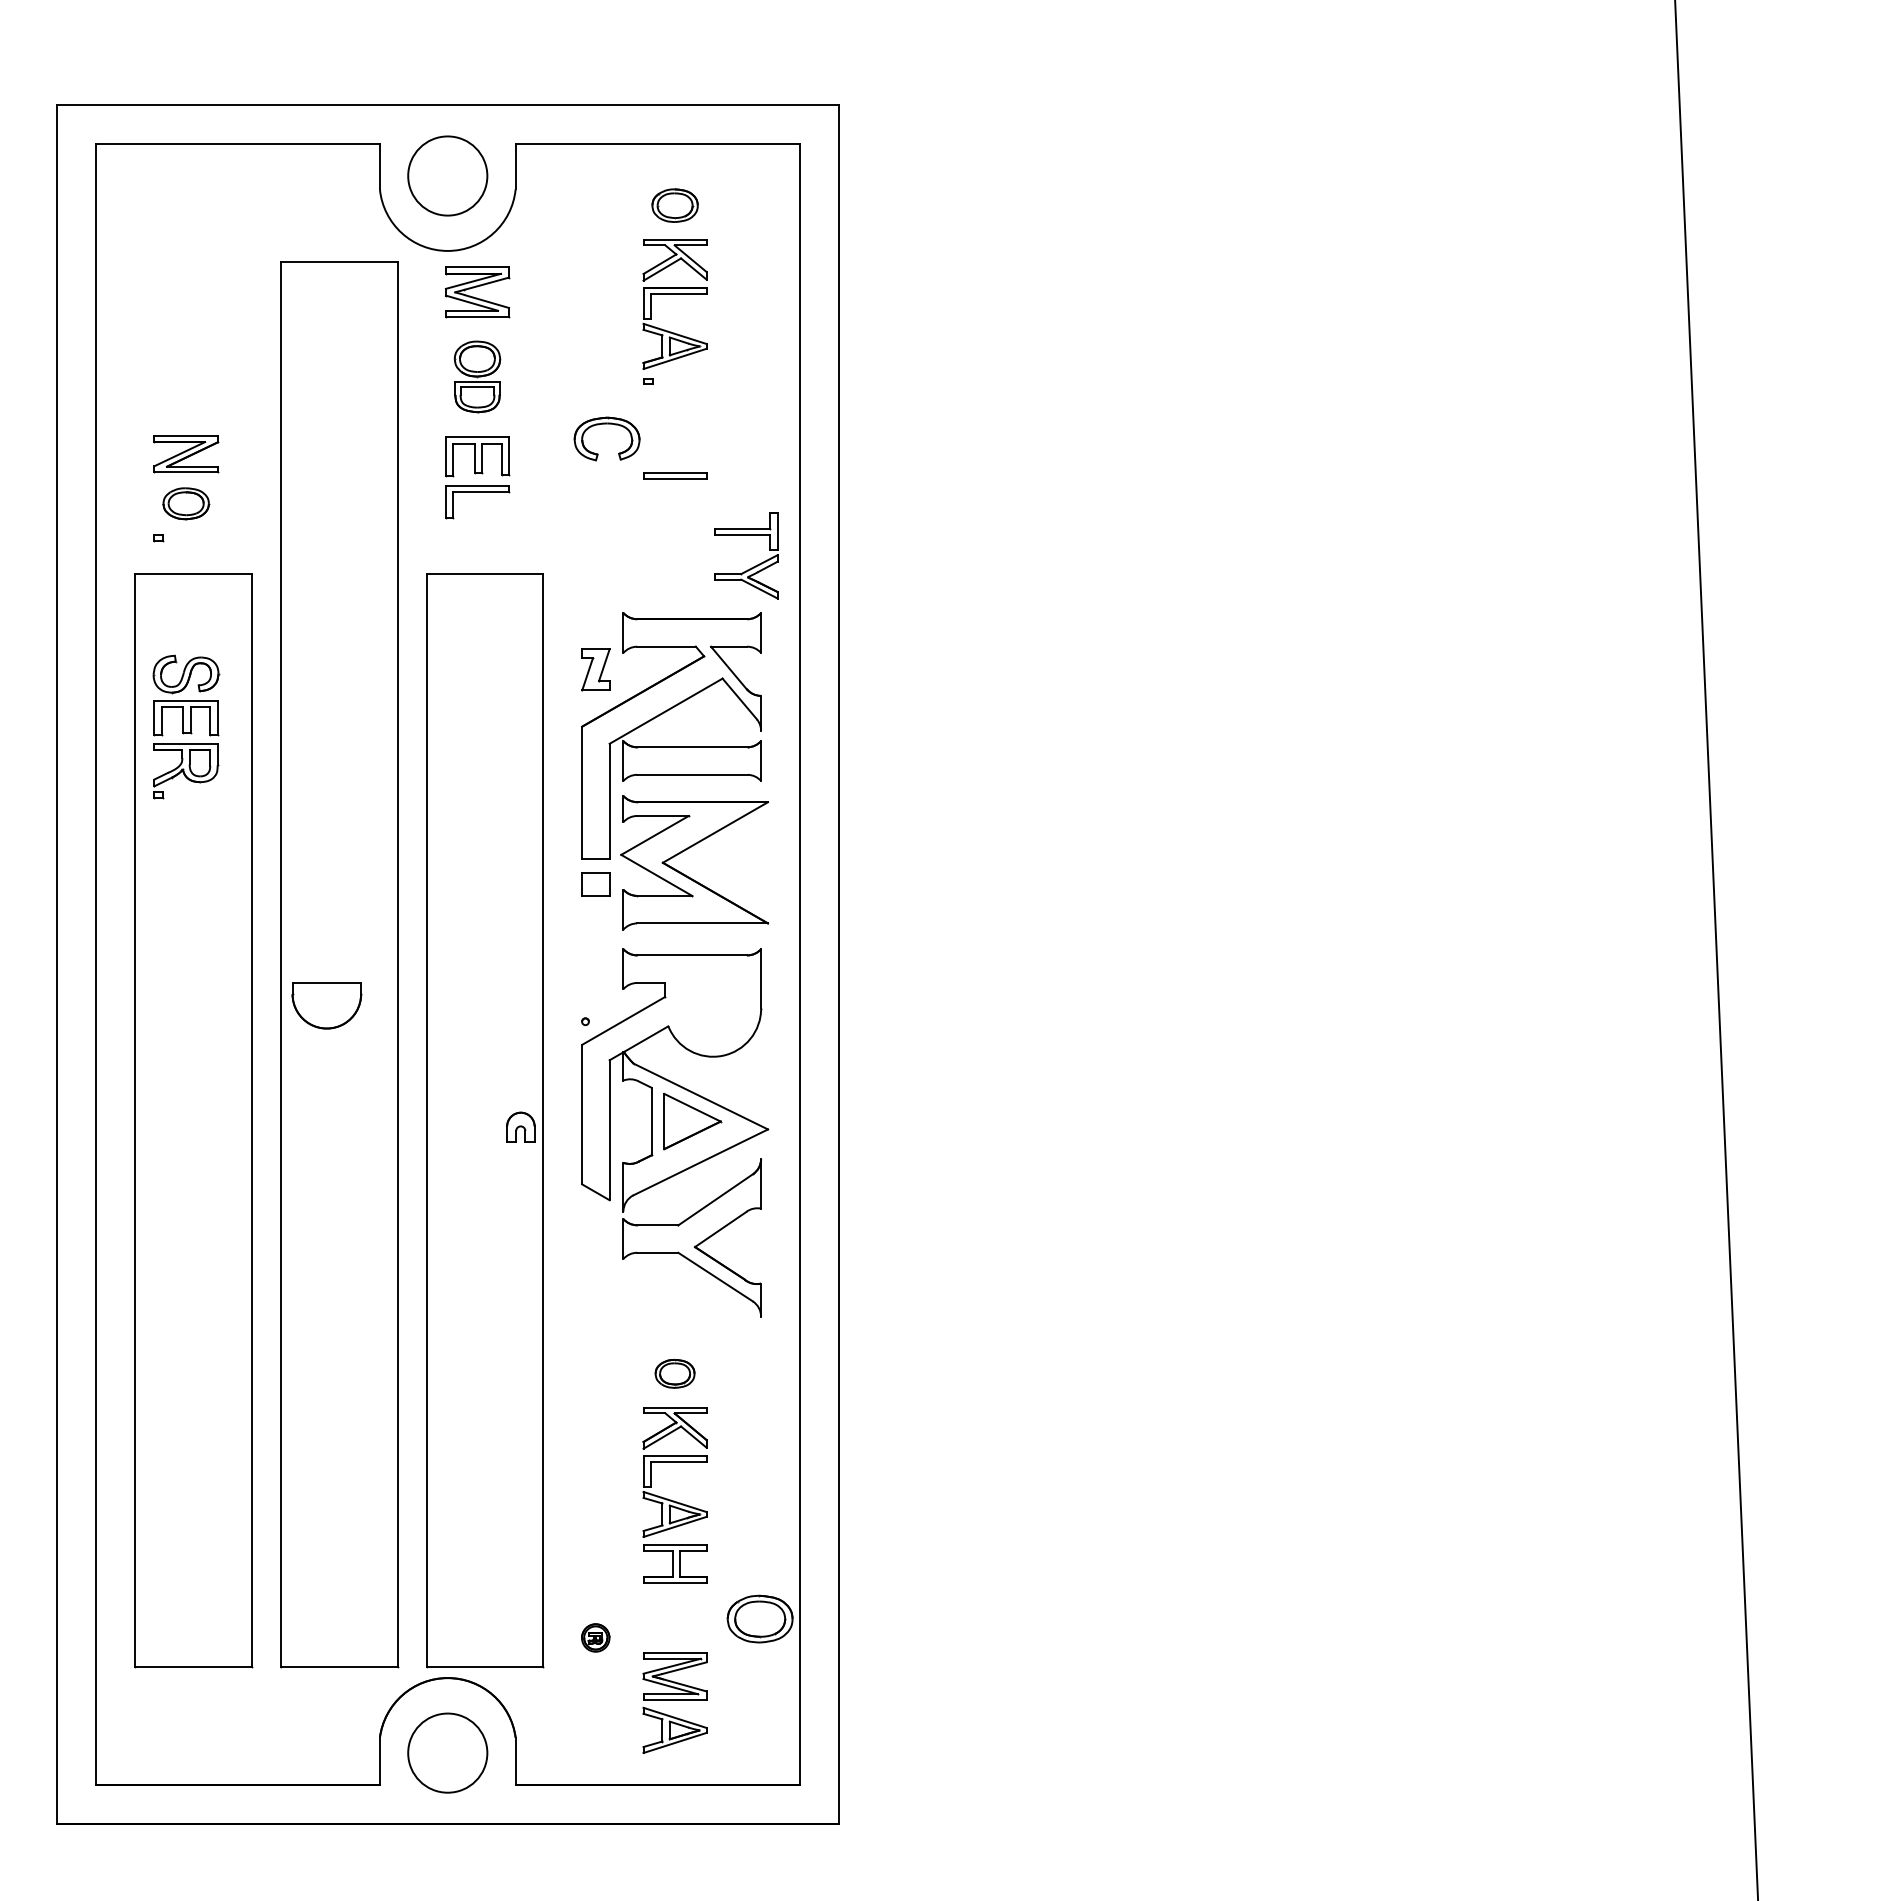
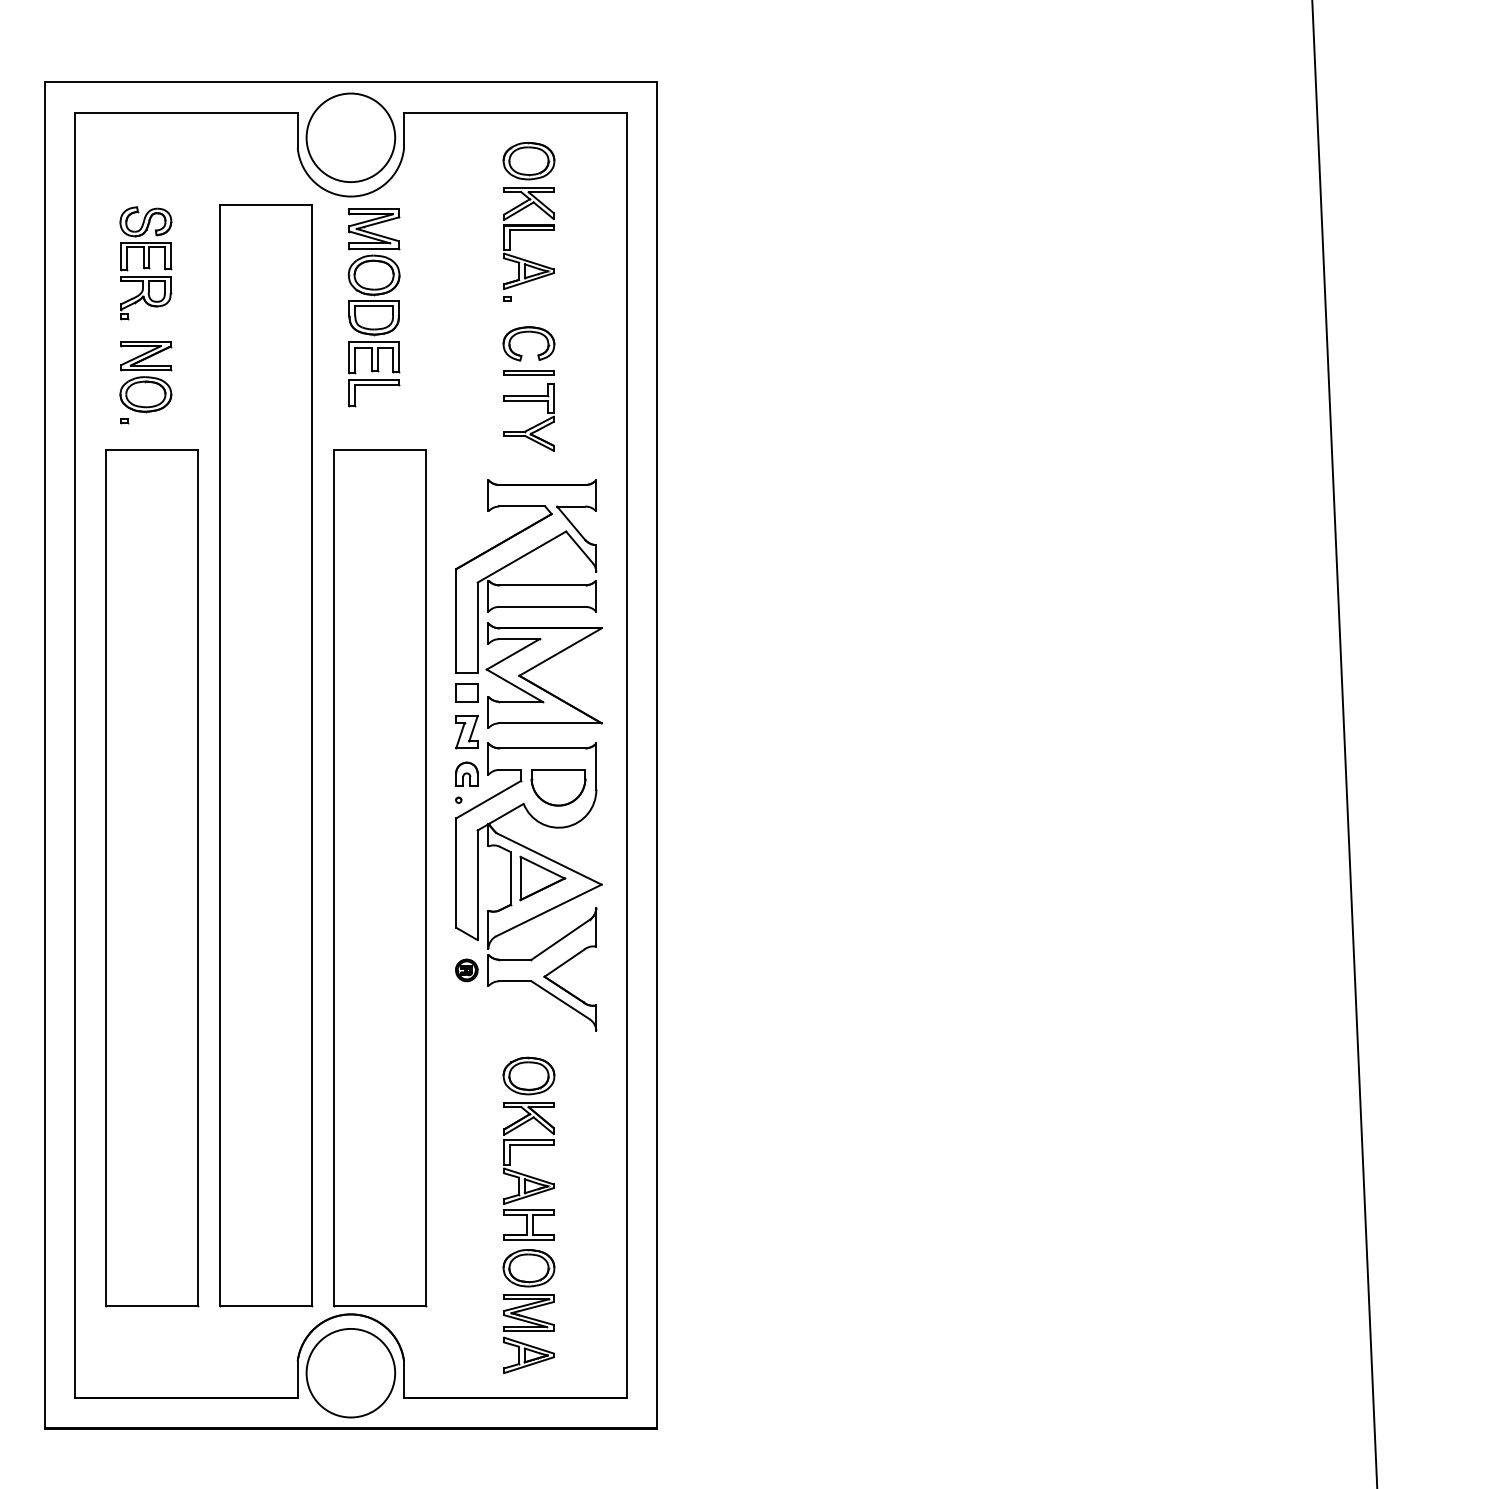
circle: (447, 175) -> (350, 137), size x1.43
part: (674, 205) -> (528, 160), size x1.43
part: (477, 376) -> (374, 294), size x1.43
part: (606, 424) -> (528, 332), moved
part: (186, 503) -> (146, 394), size x1.43
part: (751, 567) -> (533, 426), moved
part: (595, 669) -> (466, 731), moved
part: (186, 726) -> (146, 262), moved
part: (326, 1005) -> (558, 787), moved
part: (520, 1126) -> (466, 773), moved
part: (674, 1373) -> (528, 1075), size x1.67
part: (759, 1618) -> (528, 1267), moved
part: (595, 1637) -> (466, 970), moved
circle: (447, 1752) -> (350, 1372), size x1.43

